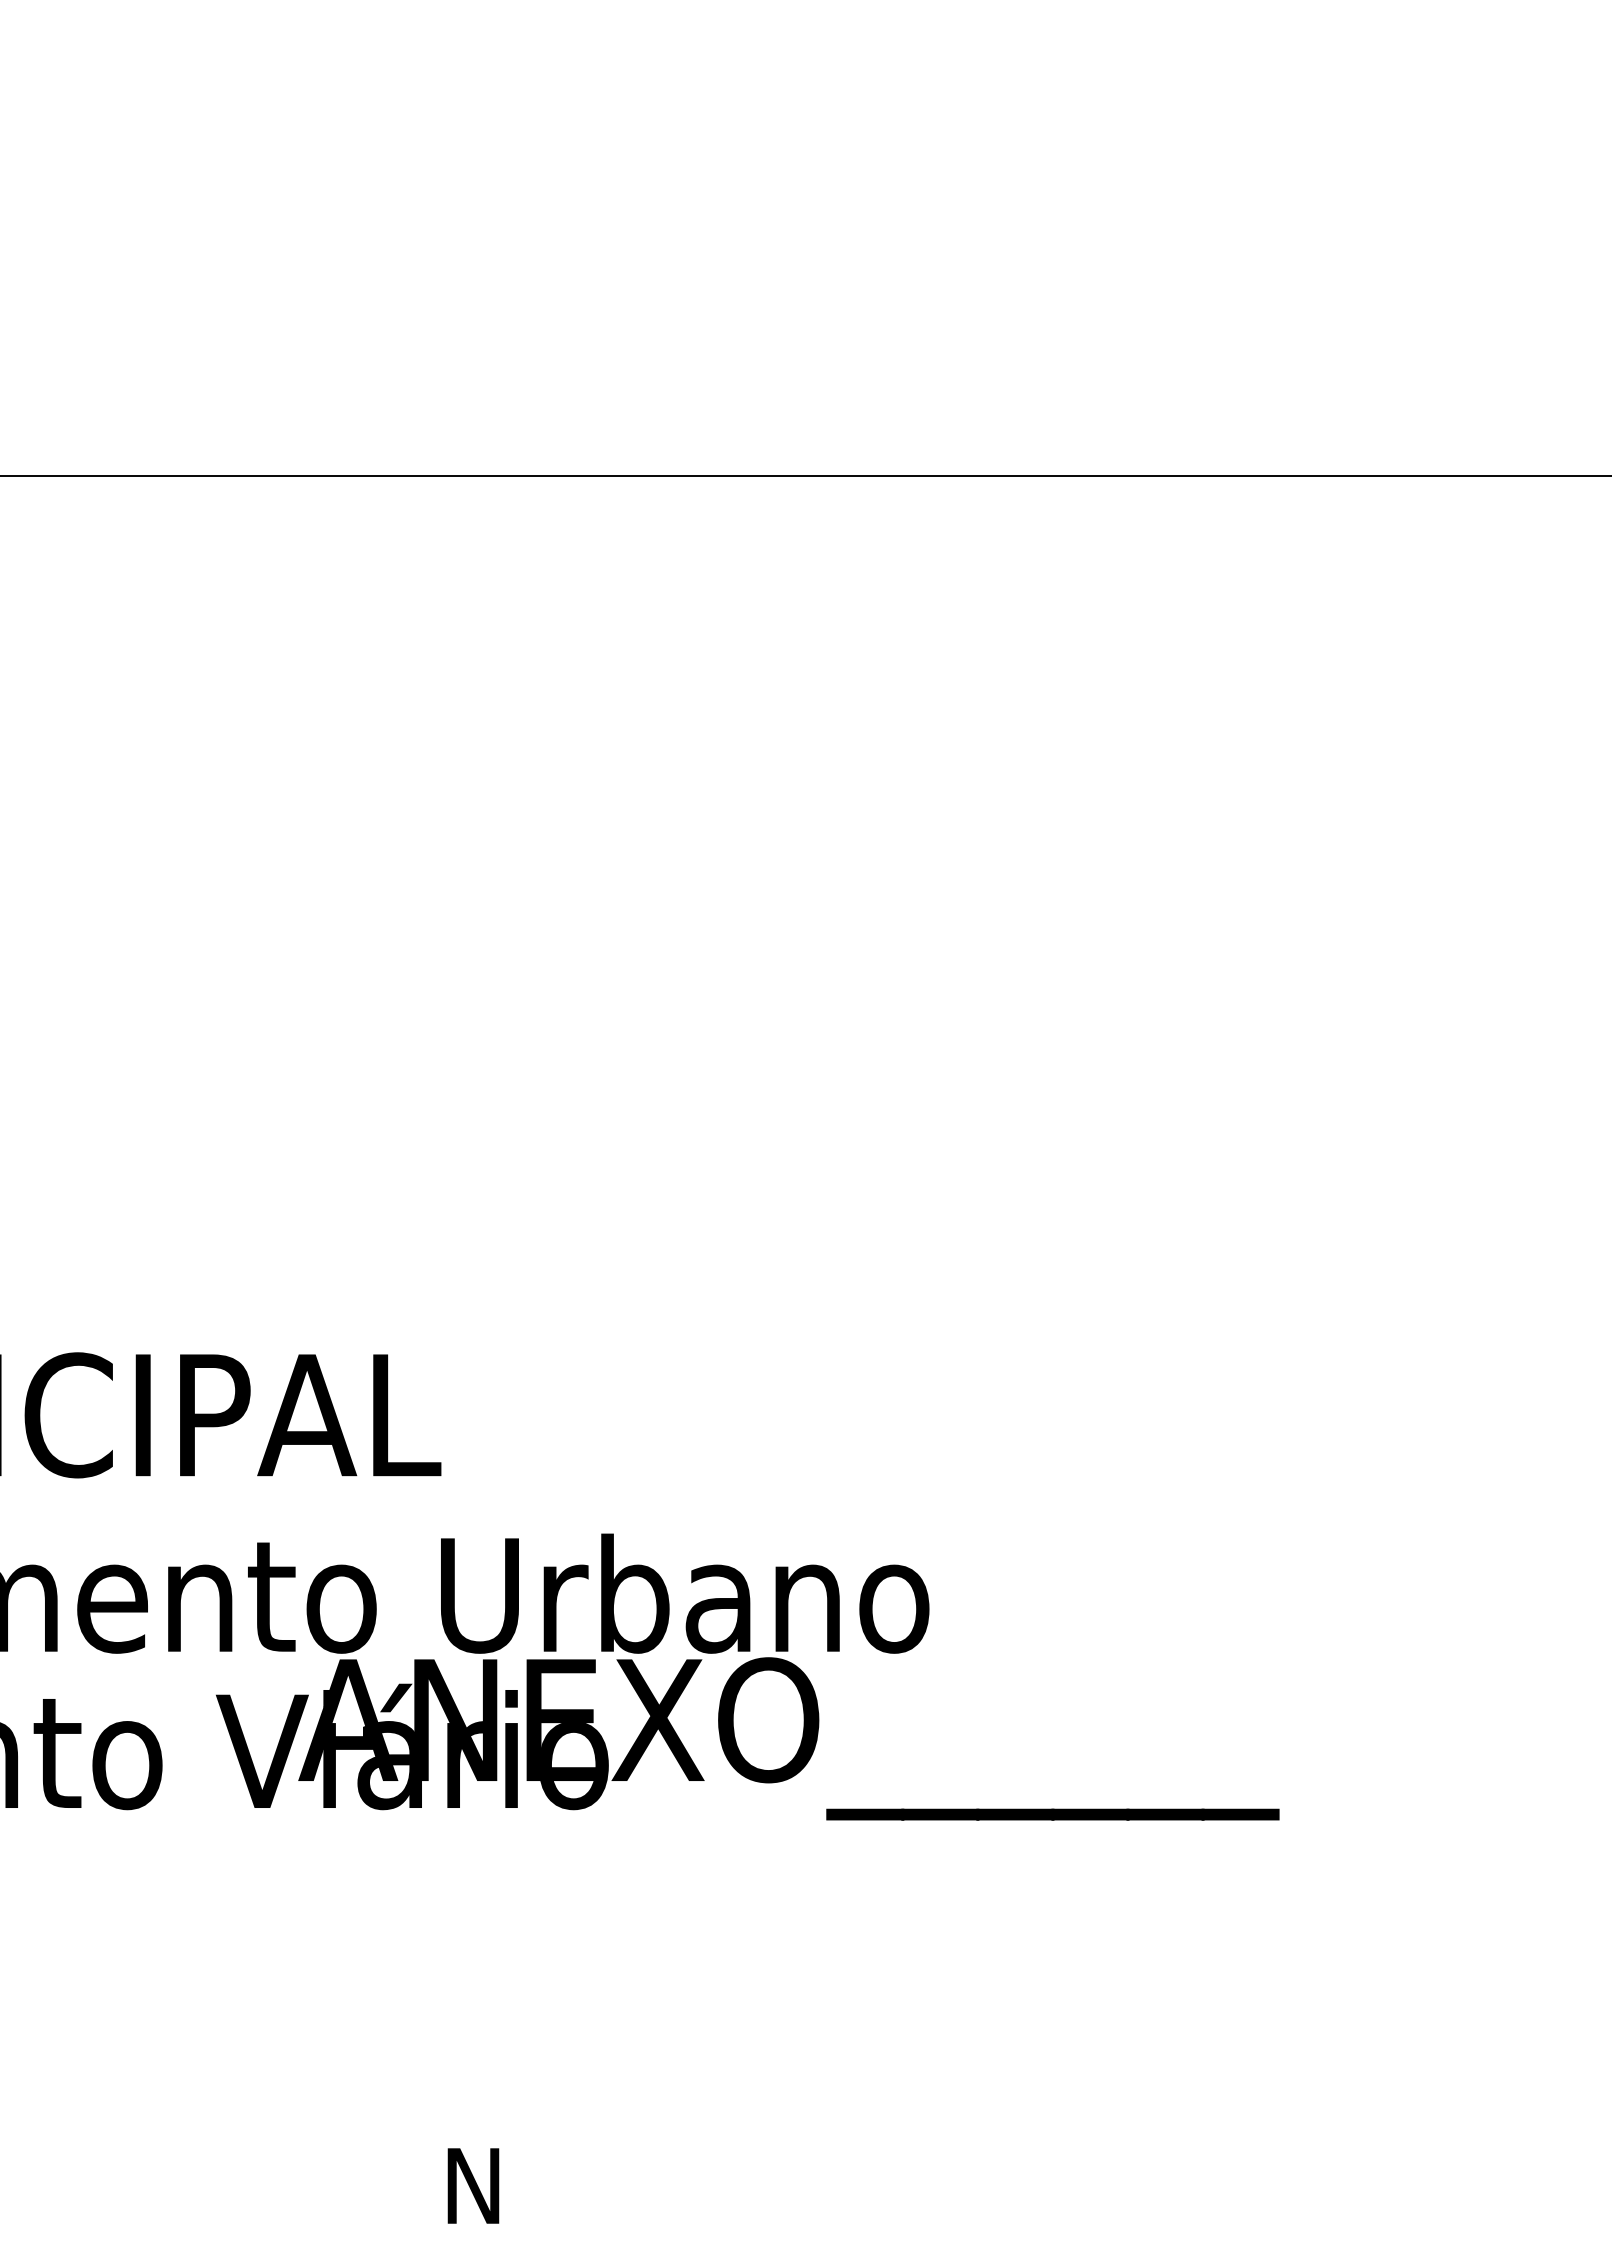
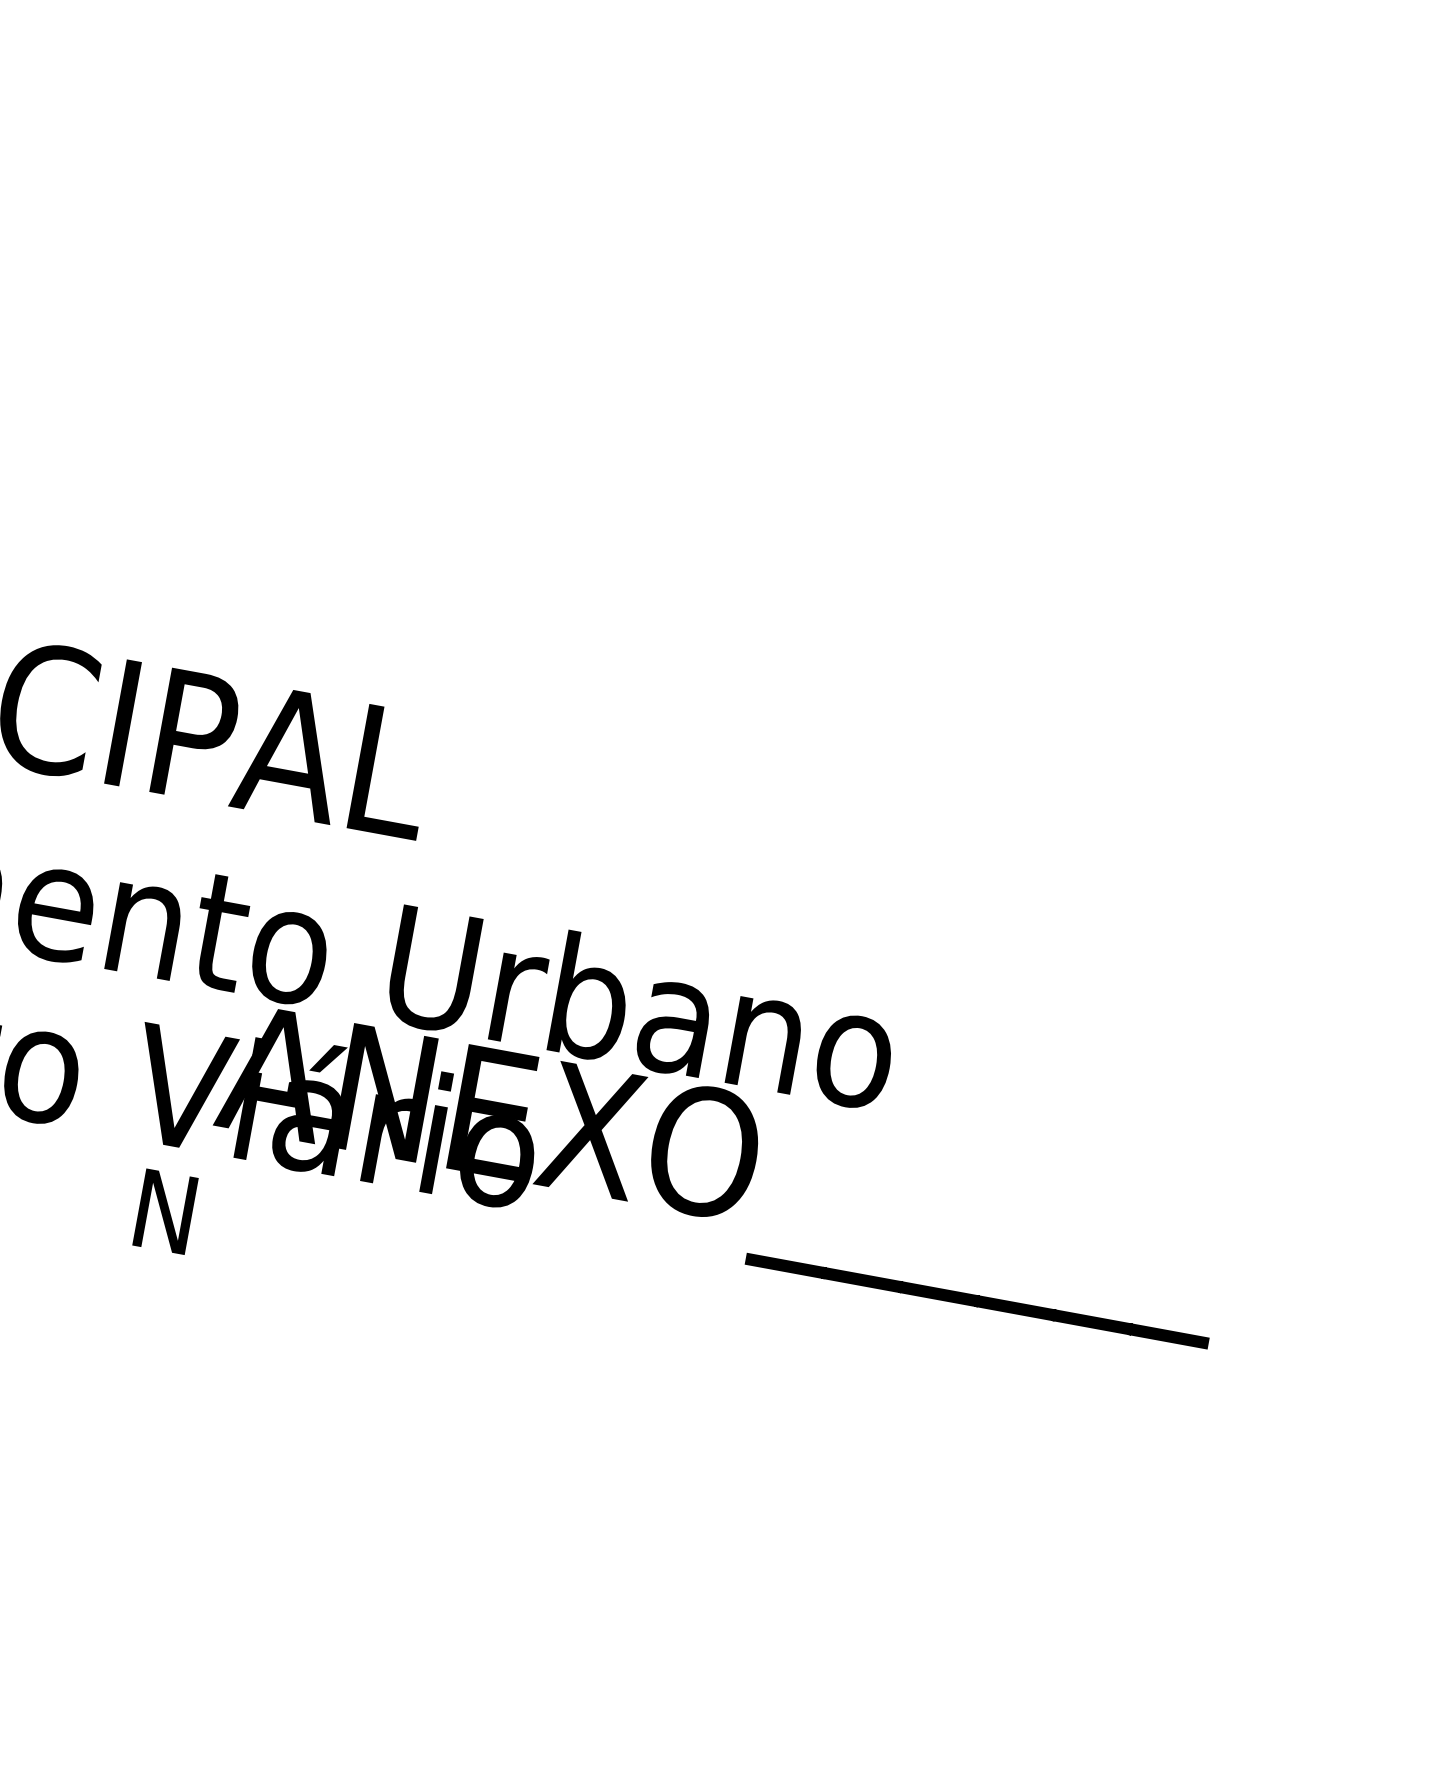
text: (473, 2185) -> (165, 1211), moved

